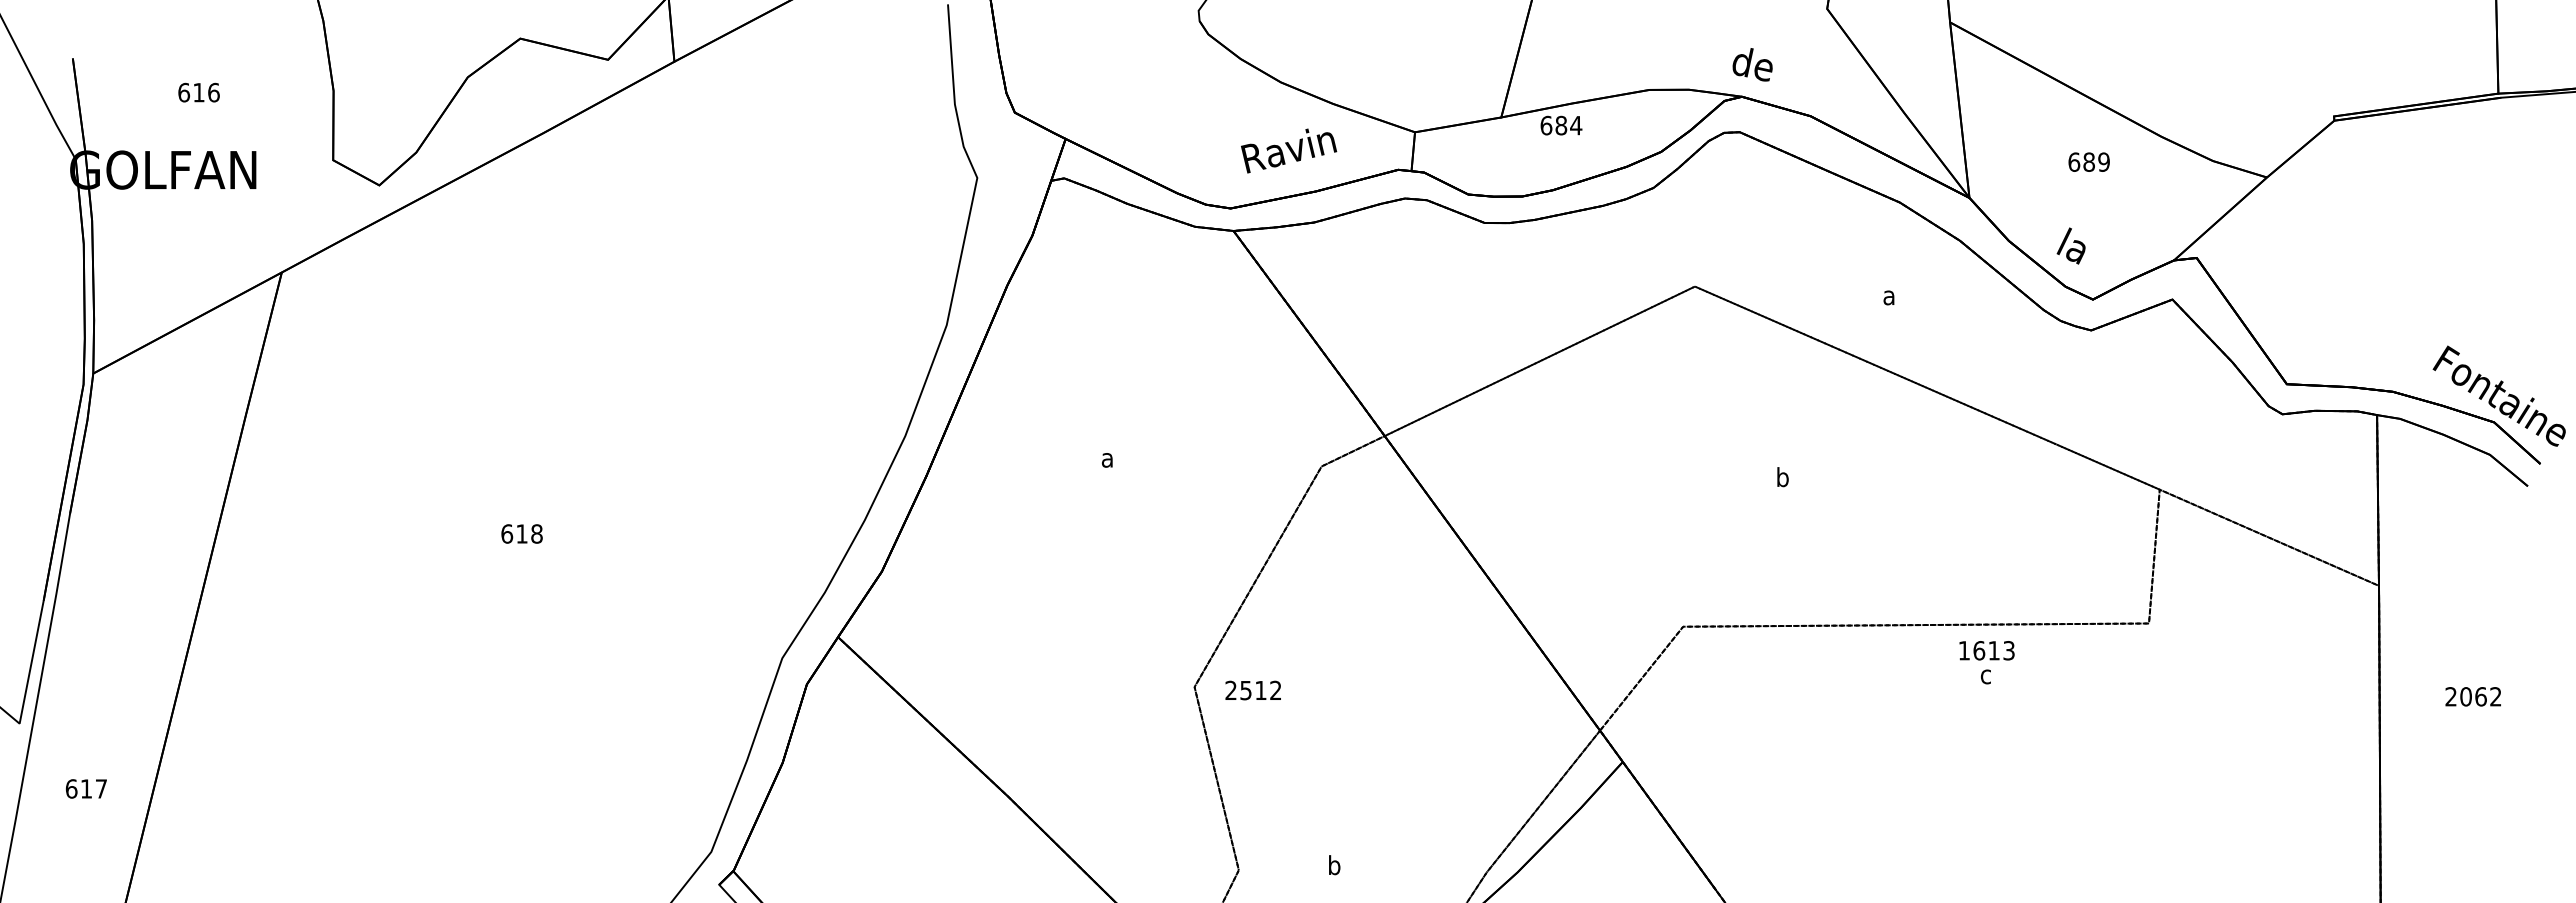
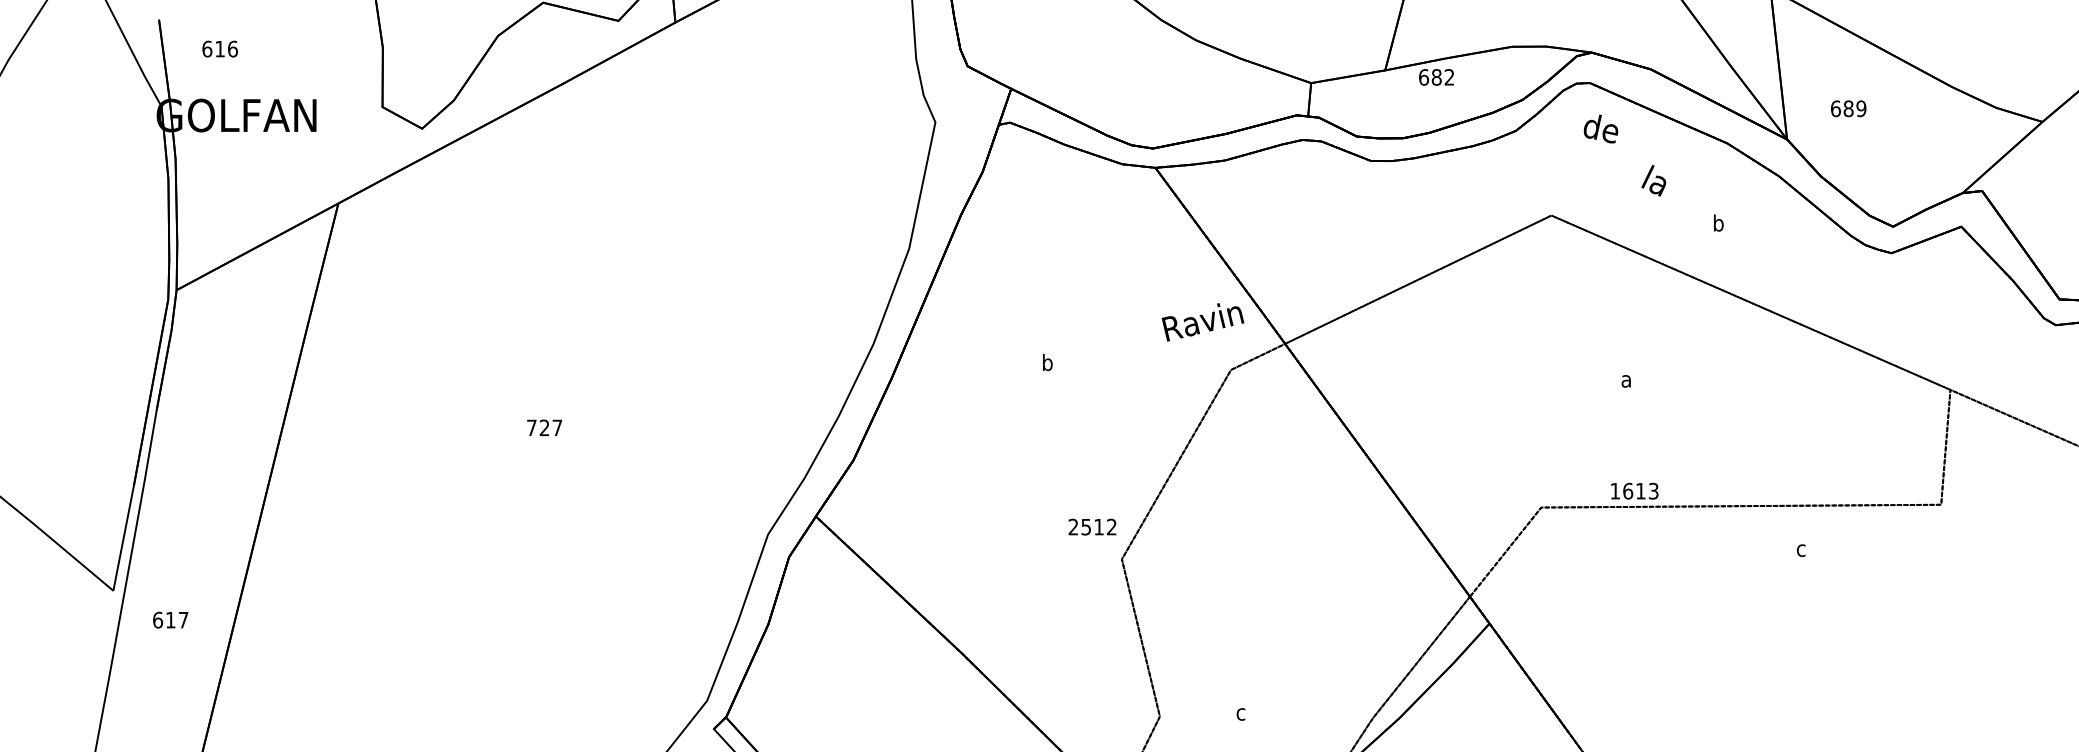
text: (1752, 64) -> (1600, 128), moved
text: (198, 92) -> (219, 48), moved
text: (1576, 125) -> (1449, 77), 684 -> 682
text: (1289, 150) -> (1203, 321), moved
text: (2088, 161) -> (1848, 108), moved
text: (2070, 245) -> (1653, 180), moved
text: (1889, 295) -> (1718, 223), a -> b
text: (1107, 457) -> (1047, 362), a -> b
text: (1782, 477) -> (1626, 379), b -> a
text: (521, 533) -> (544, 427), 618 -> 727
text: (1986, 650) -> (1634, 491), moved
text: (1252, 690) -> (1091, 527), moved
text: (86, 788) -> (170, 619), moved
text: (1334, 865) -> (1242, 712), b -> c

